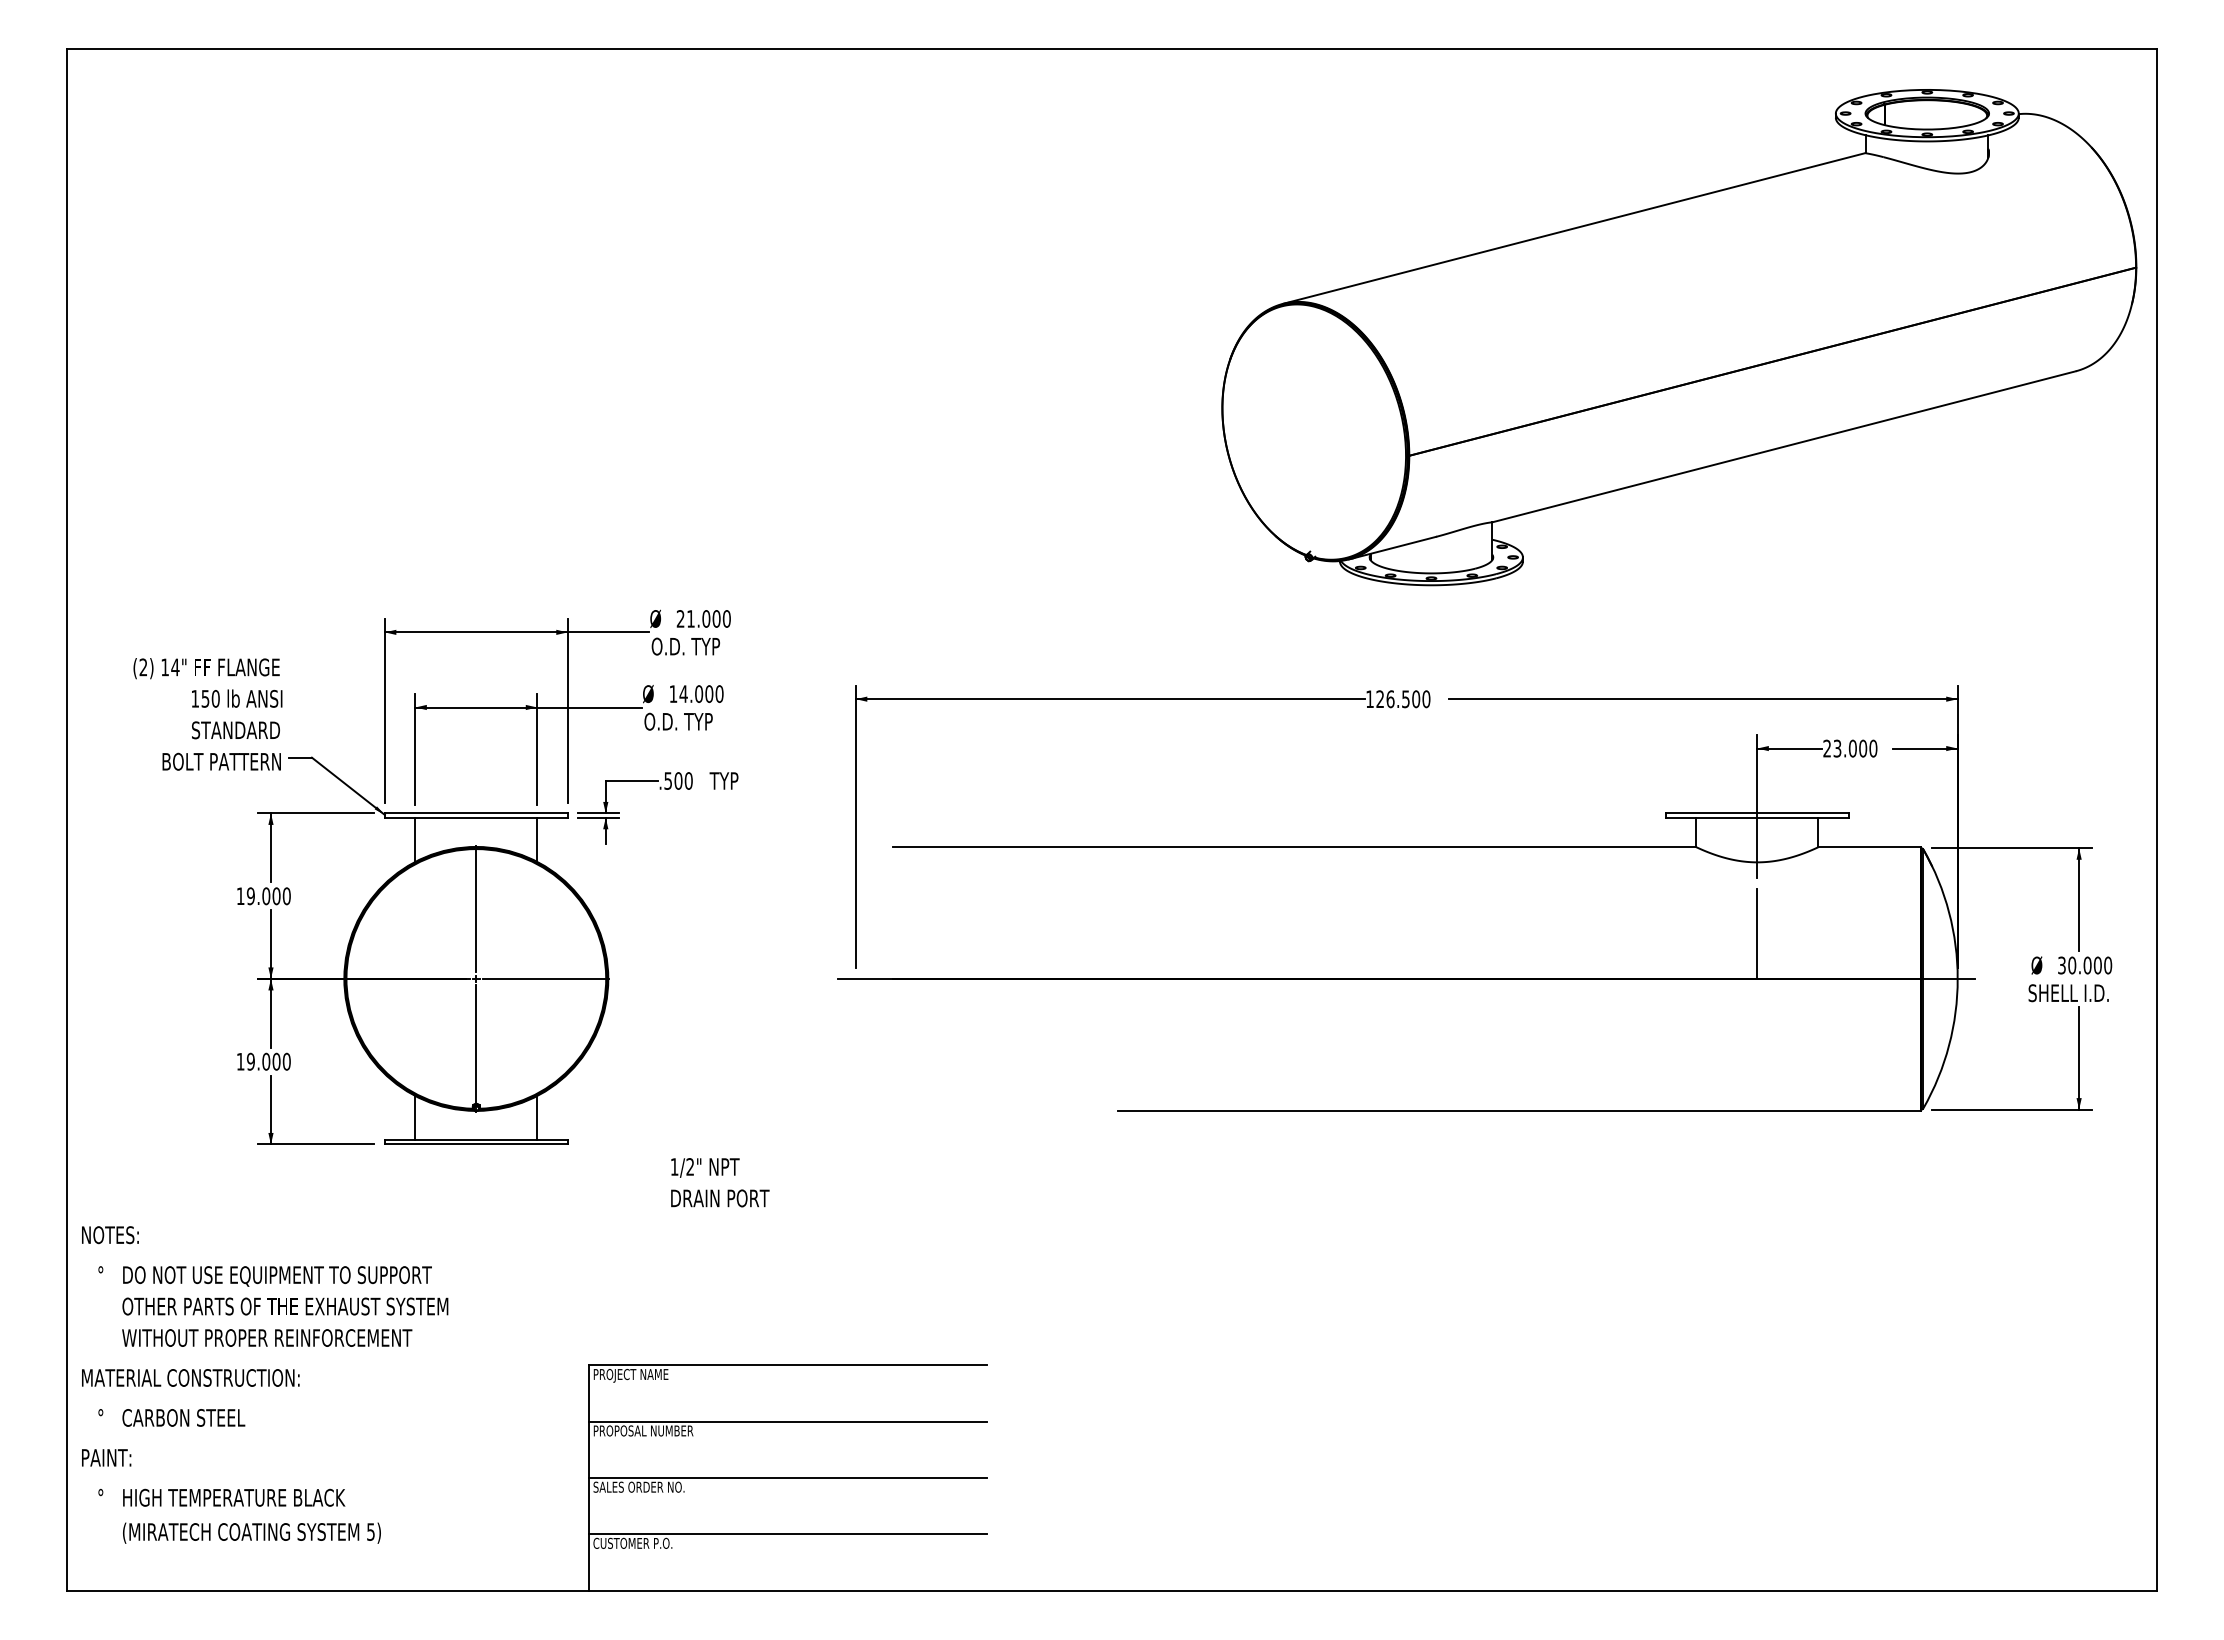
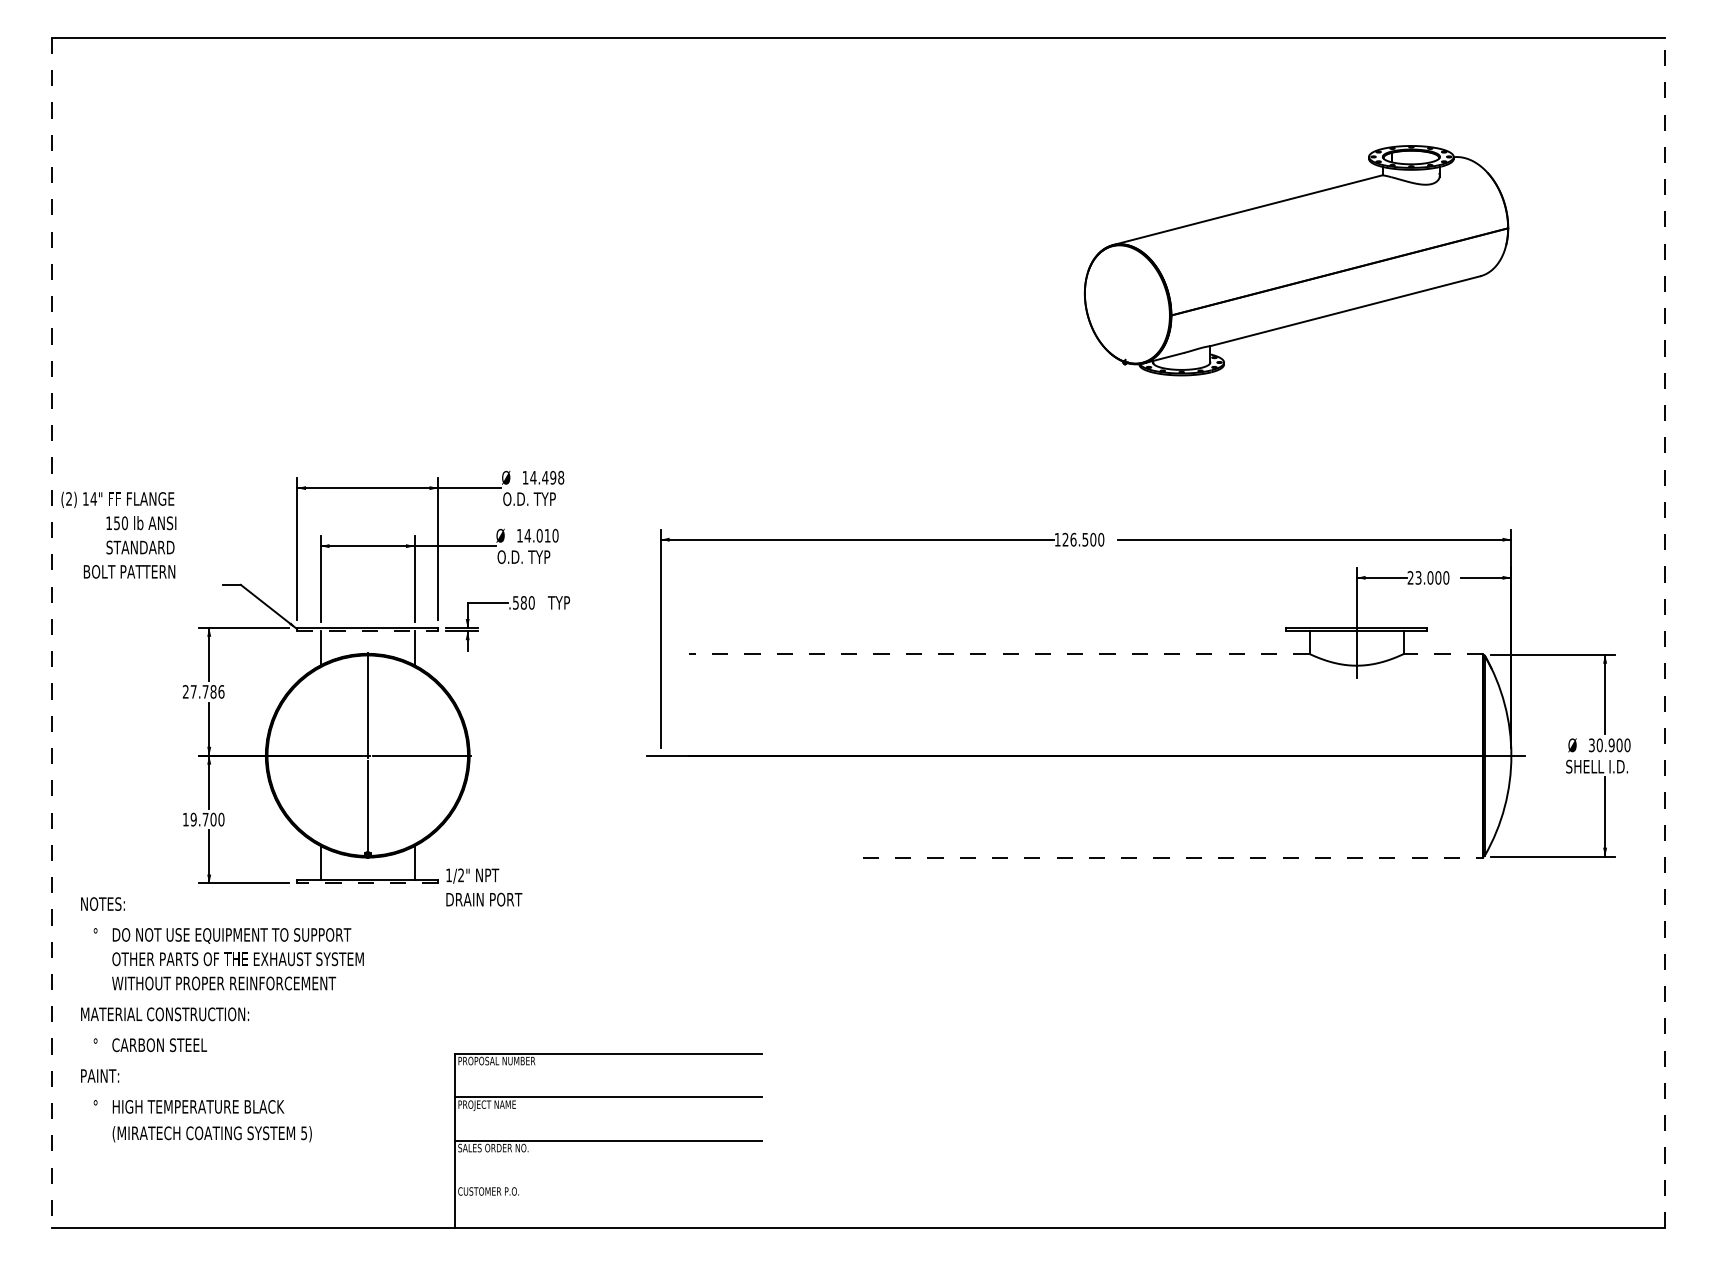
part: (1679, 337) -> (1296, 260), size x0.6
text: (703, 618) -> (543, 477), 21.000 -> 14.498
text: (709, 694) -> (547, 536), 14.000 -> 14.010
text: (207, 714) -> (118, 535), moved
text: (678, 780) -> (523, 602), .500 -> .580
line: (476, 817) -> (367, 631), solid -> dashed
line: (66, 819) -> (51, 632), solid -> dashed
line: (2157, 819) -> (1665, 632), solid -> dashed
line: (1294, 846) -> (999, 653), solid -> dashed
line: (1869, 846) -> (1443, 653), solid -> dashed
text: (263, 896) -> (203, 692), 19.000 -> 27.786
line: (1757, 933) -> (1356, 720), removed
text: (2087, 965) -> (1611, 745), 30.000 -> 30.900
text: (266, 1061) -> (205, 819), 19.000 -> 19.700
line: (1519, 1110) -> (1173, 857), solid -> dashed
line: (475, 1144) -> (367, 883), solid -> dashed
text: (720, 1182) -> (484, 887), moved
text: (653, 1375) -> (504, 1061), PROJECT NAME -> PROPOSAL NUMBER
text: (265, 1384) -> (222, 1019), moved
text: (653, 1432) -> (504, 1105), PROPOSAL NUMBER -> PROJECT NAME
line: (787, 1534) -> (607, 1184), removed

